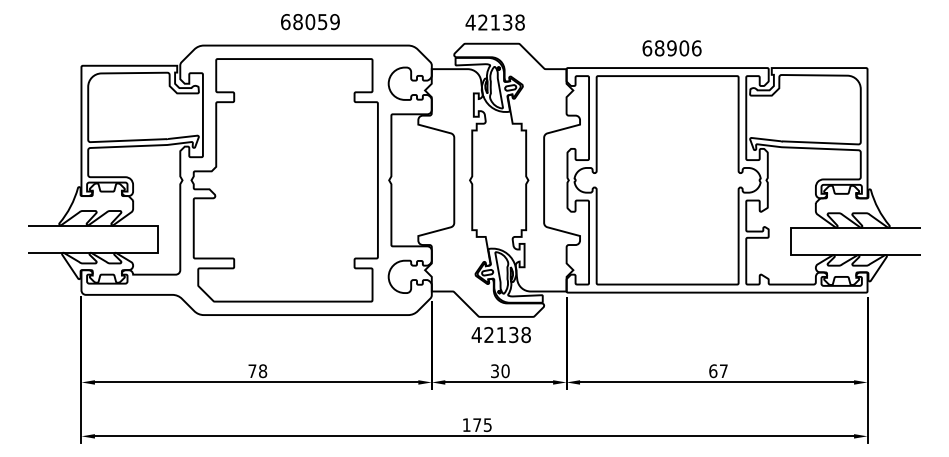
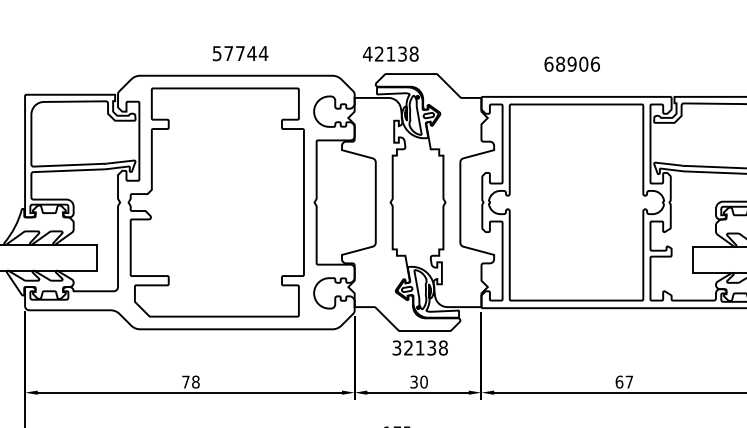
text: (310, 22) -> (240, 54), 68059 -> 57744
text: (494, 22) -> (390, 54), moved
text: (671, 48) -> (571, 64), moved
text: (476, 334) -> (396, 347), 42138 -> 32138

